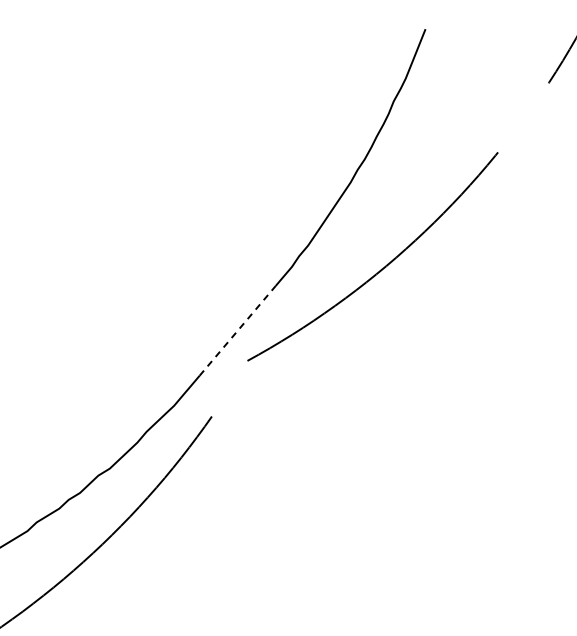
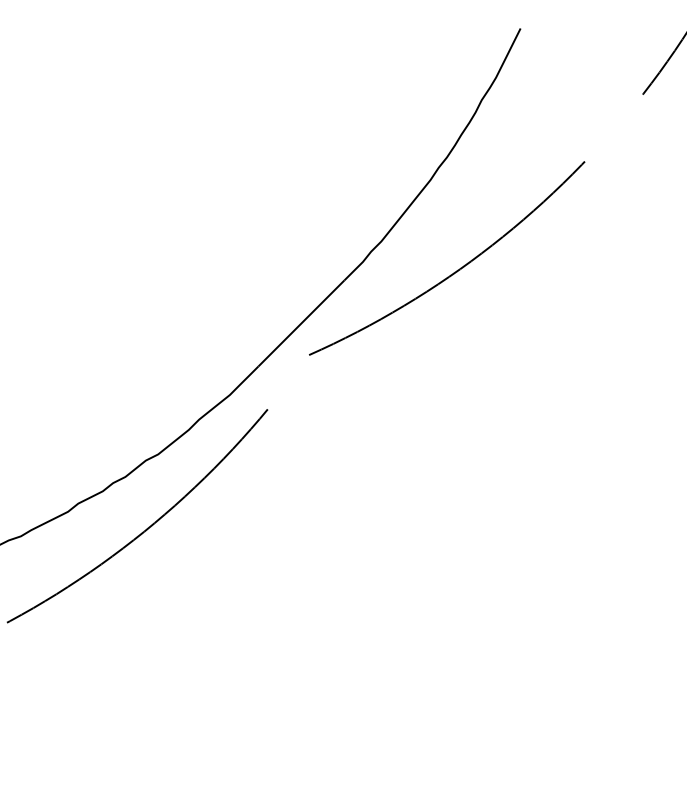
line: (237, 331) -> (301, 323), dashed -> solid

